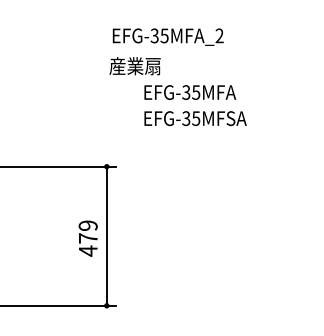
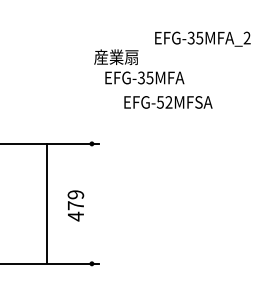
text: (167, 36) -> (202, 38), moved
text: (189, 92) -> (144, 77), moved
text: (191, 118) -> (164, 102), EFG-35MFSA -> EFG-52MFSA
line: (106, 235) -> (46, 203), moved

